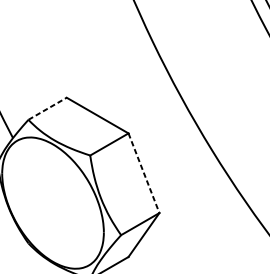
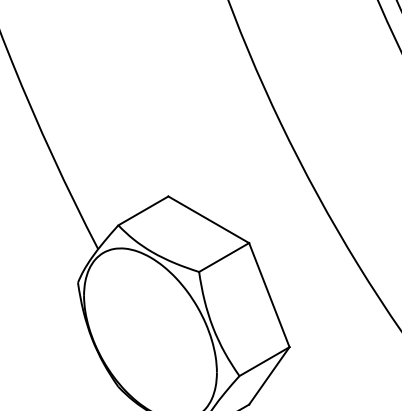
line: (47, 108) -> (143, 210), dashed -> solid
line: (144, 173) -> (269, 295), dashed -> solid

